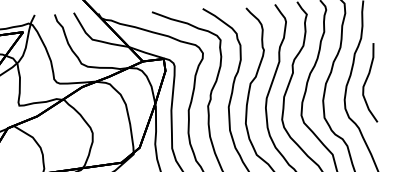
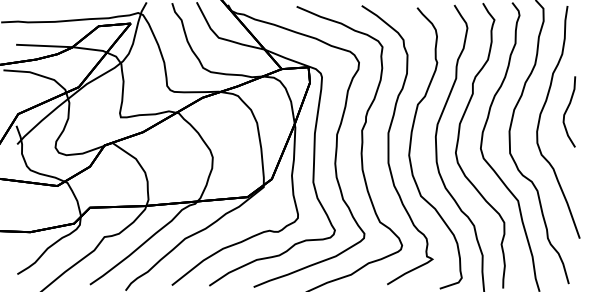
part: (369, 82) -> (569, 111), size x0.7

